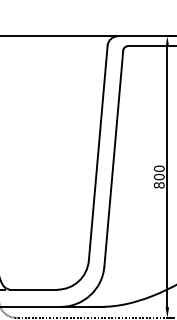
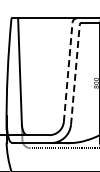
line: (98, 153) -> (68, 72), solid -> dashed
line: (114, 158) -> (75, 74), solid -> dashed

